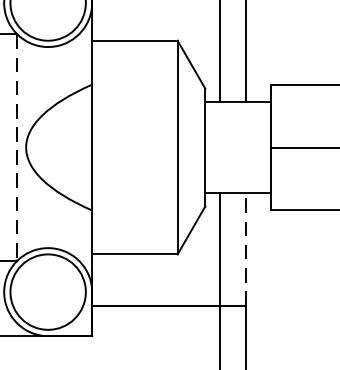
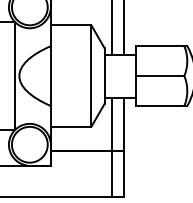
line: (15, 148) -> (14, 76), dashed -> solid
line: (245, 249) -> (123, 124), dashed -> solid

